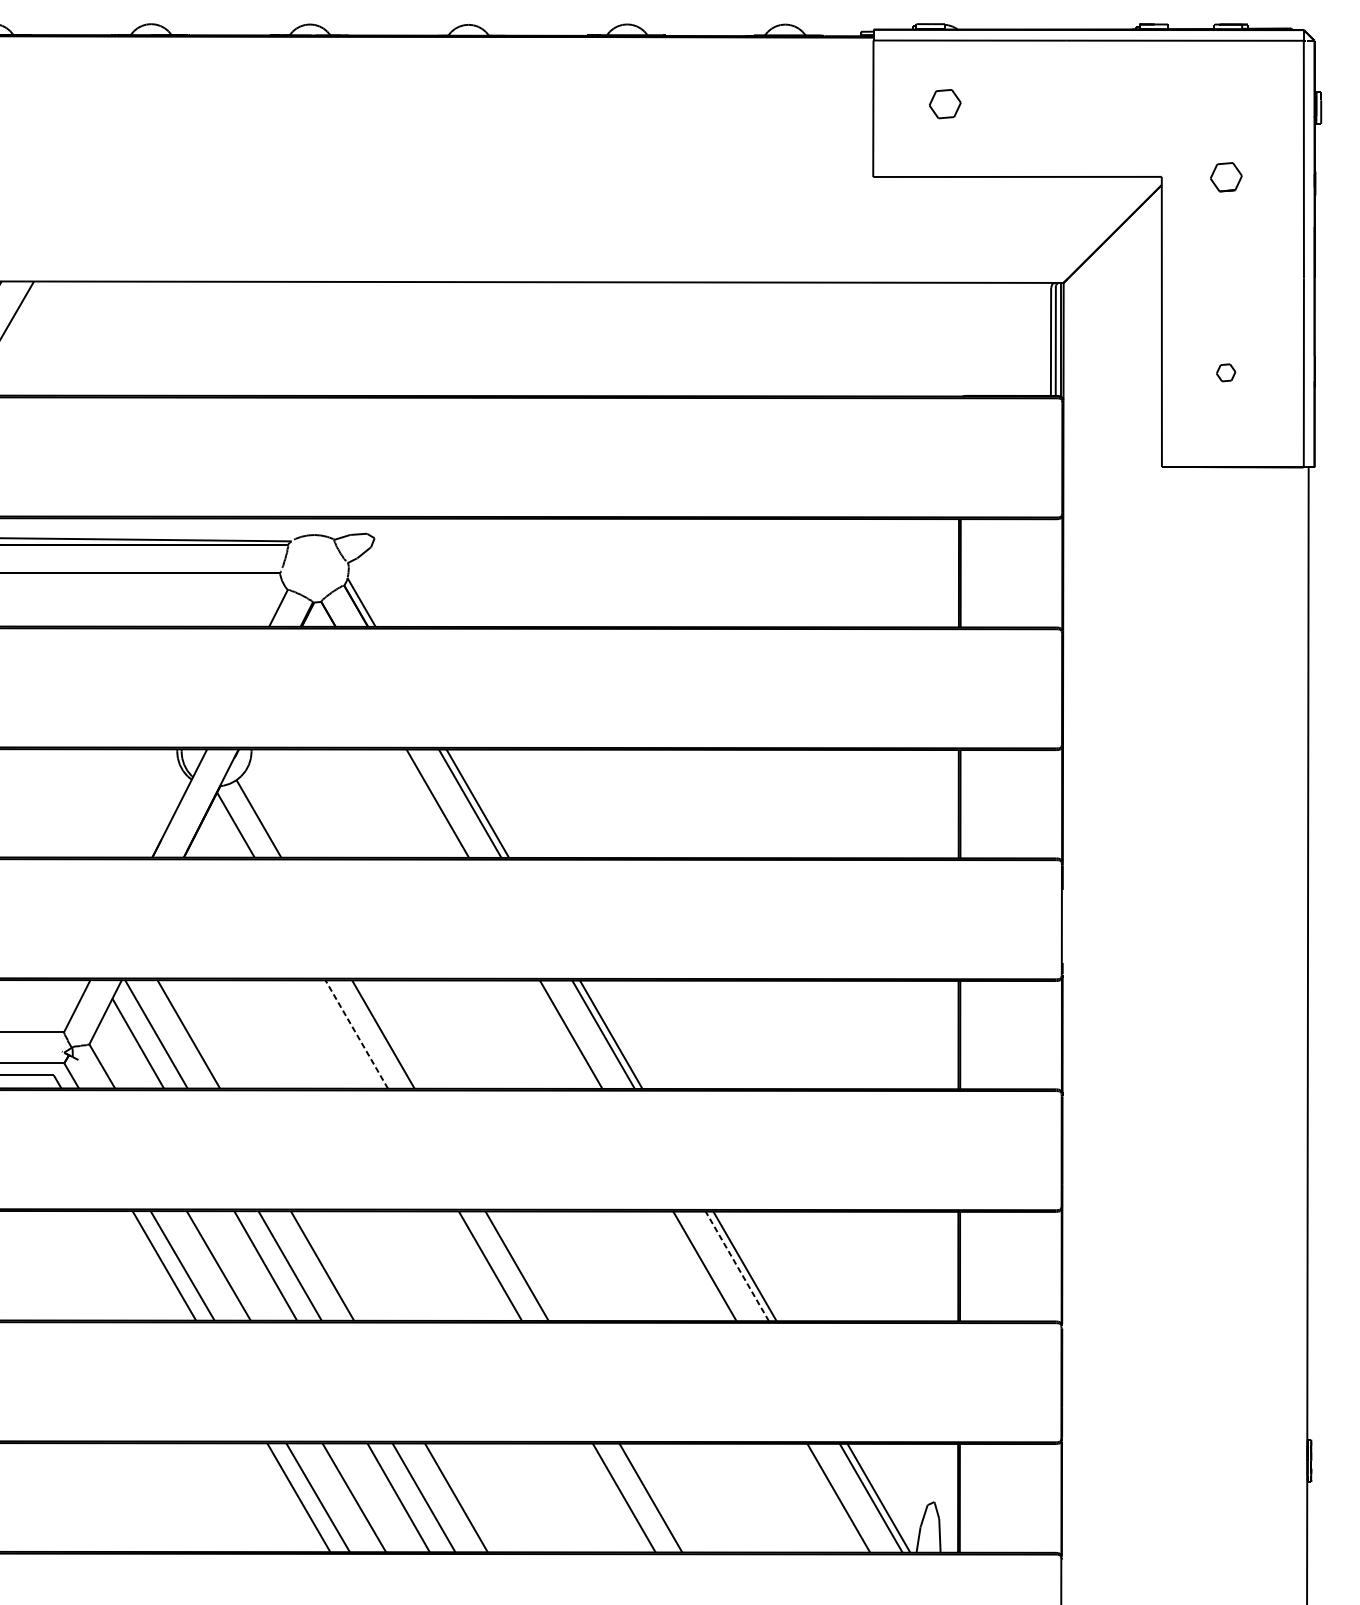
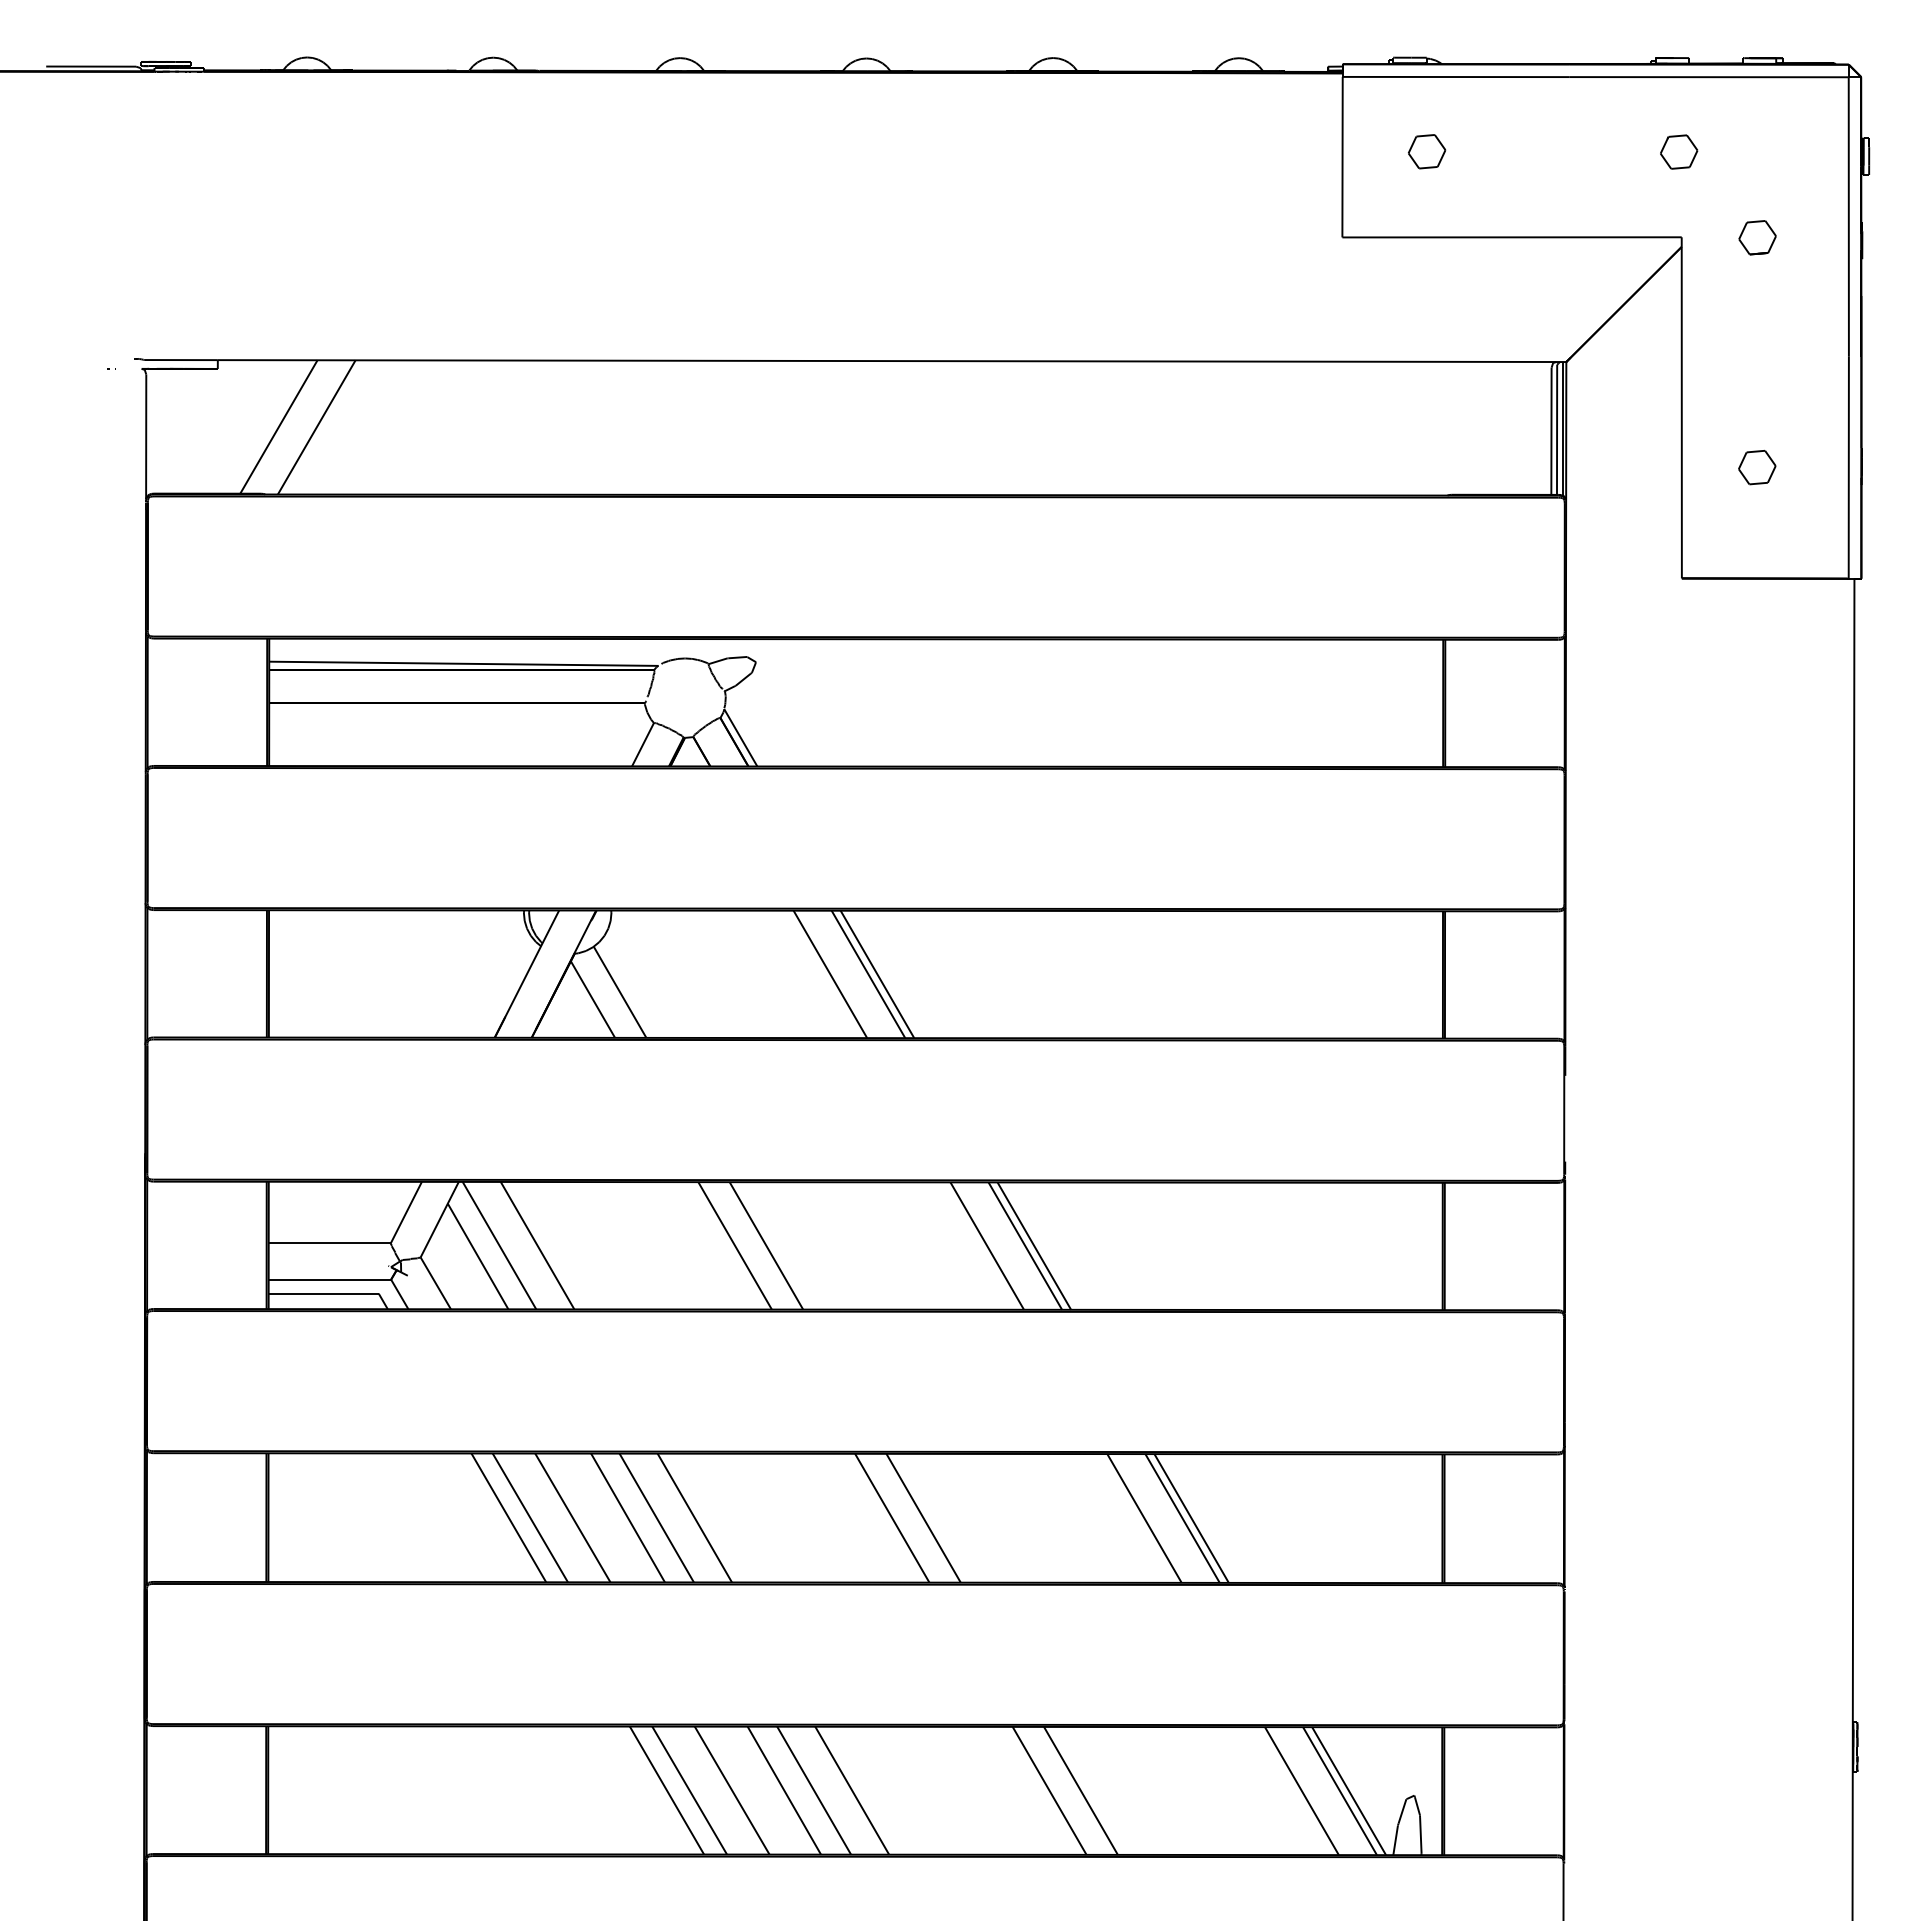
part: (1159, 103) -> (1679, 151), added
part: (1226, 372) -> (1757, 467), size x1.67
line: (357, 1034) -> (735, 1245), dashed -> solid
line: (737, 1266) -> (1182, 1518), dashed -> solid

